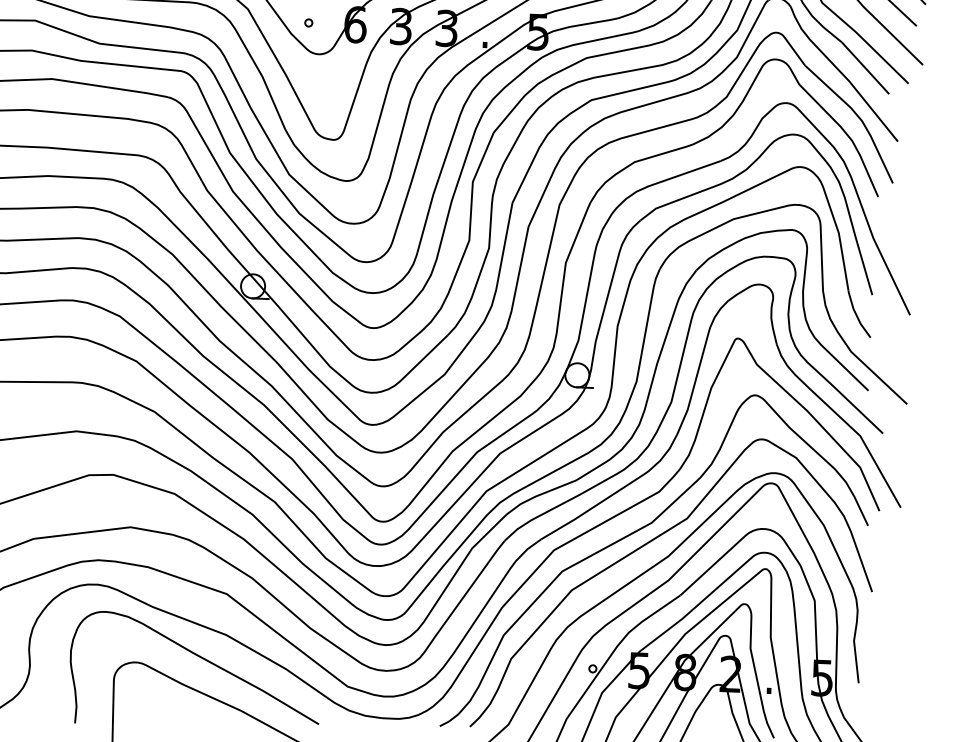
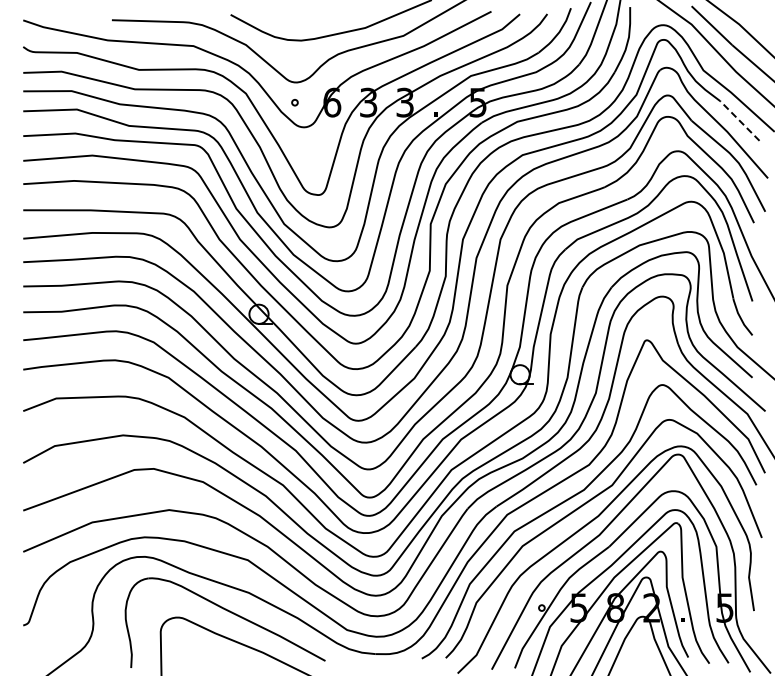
line: (865, 68) -> (739, 121), solid -> dashed

